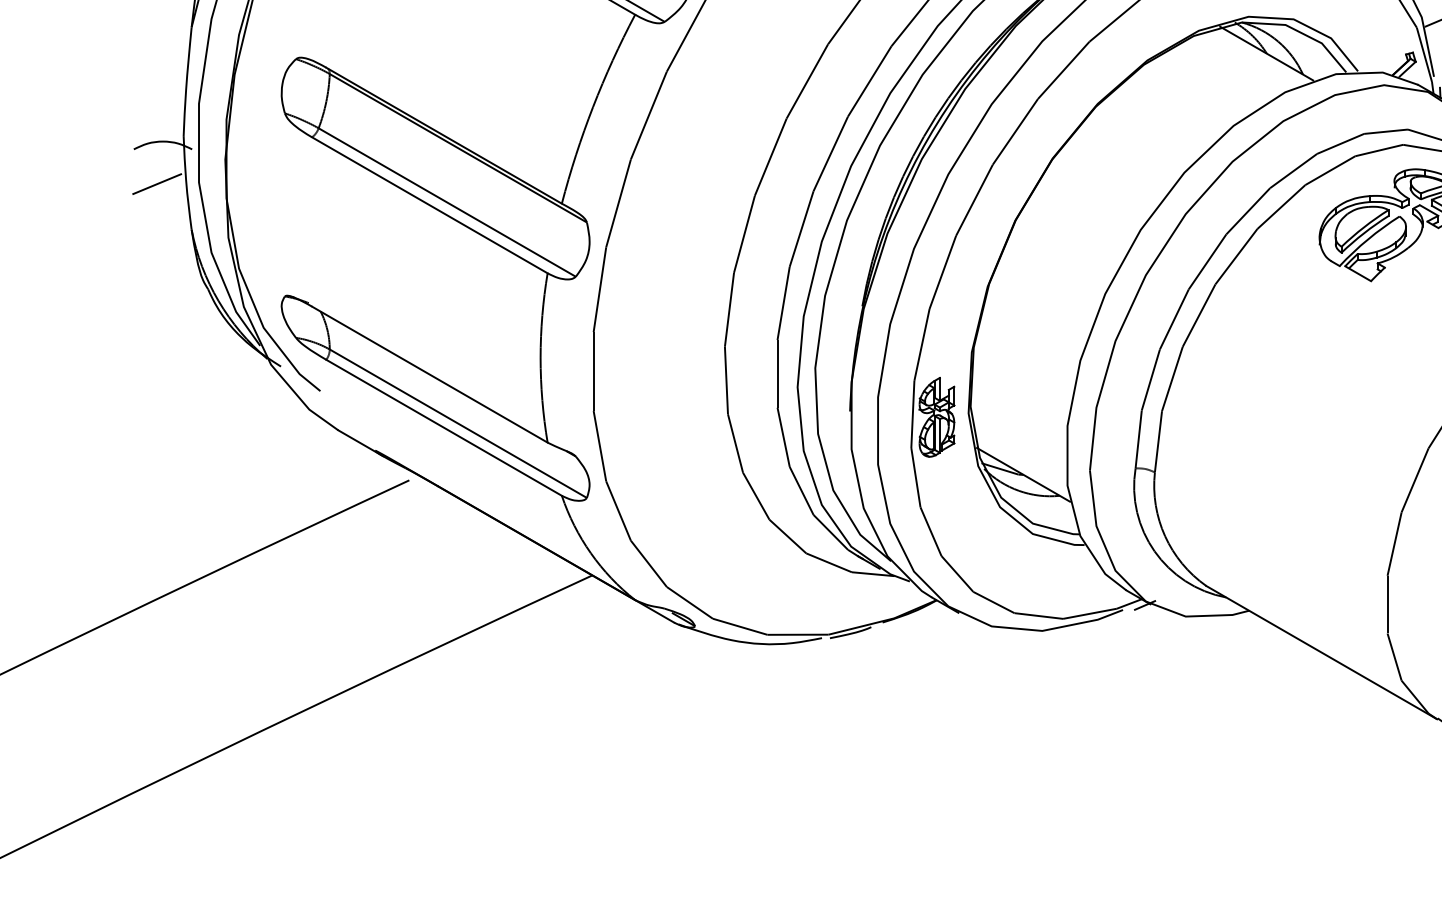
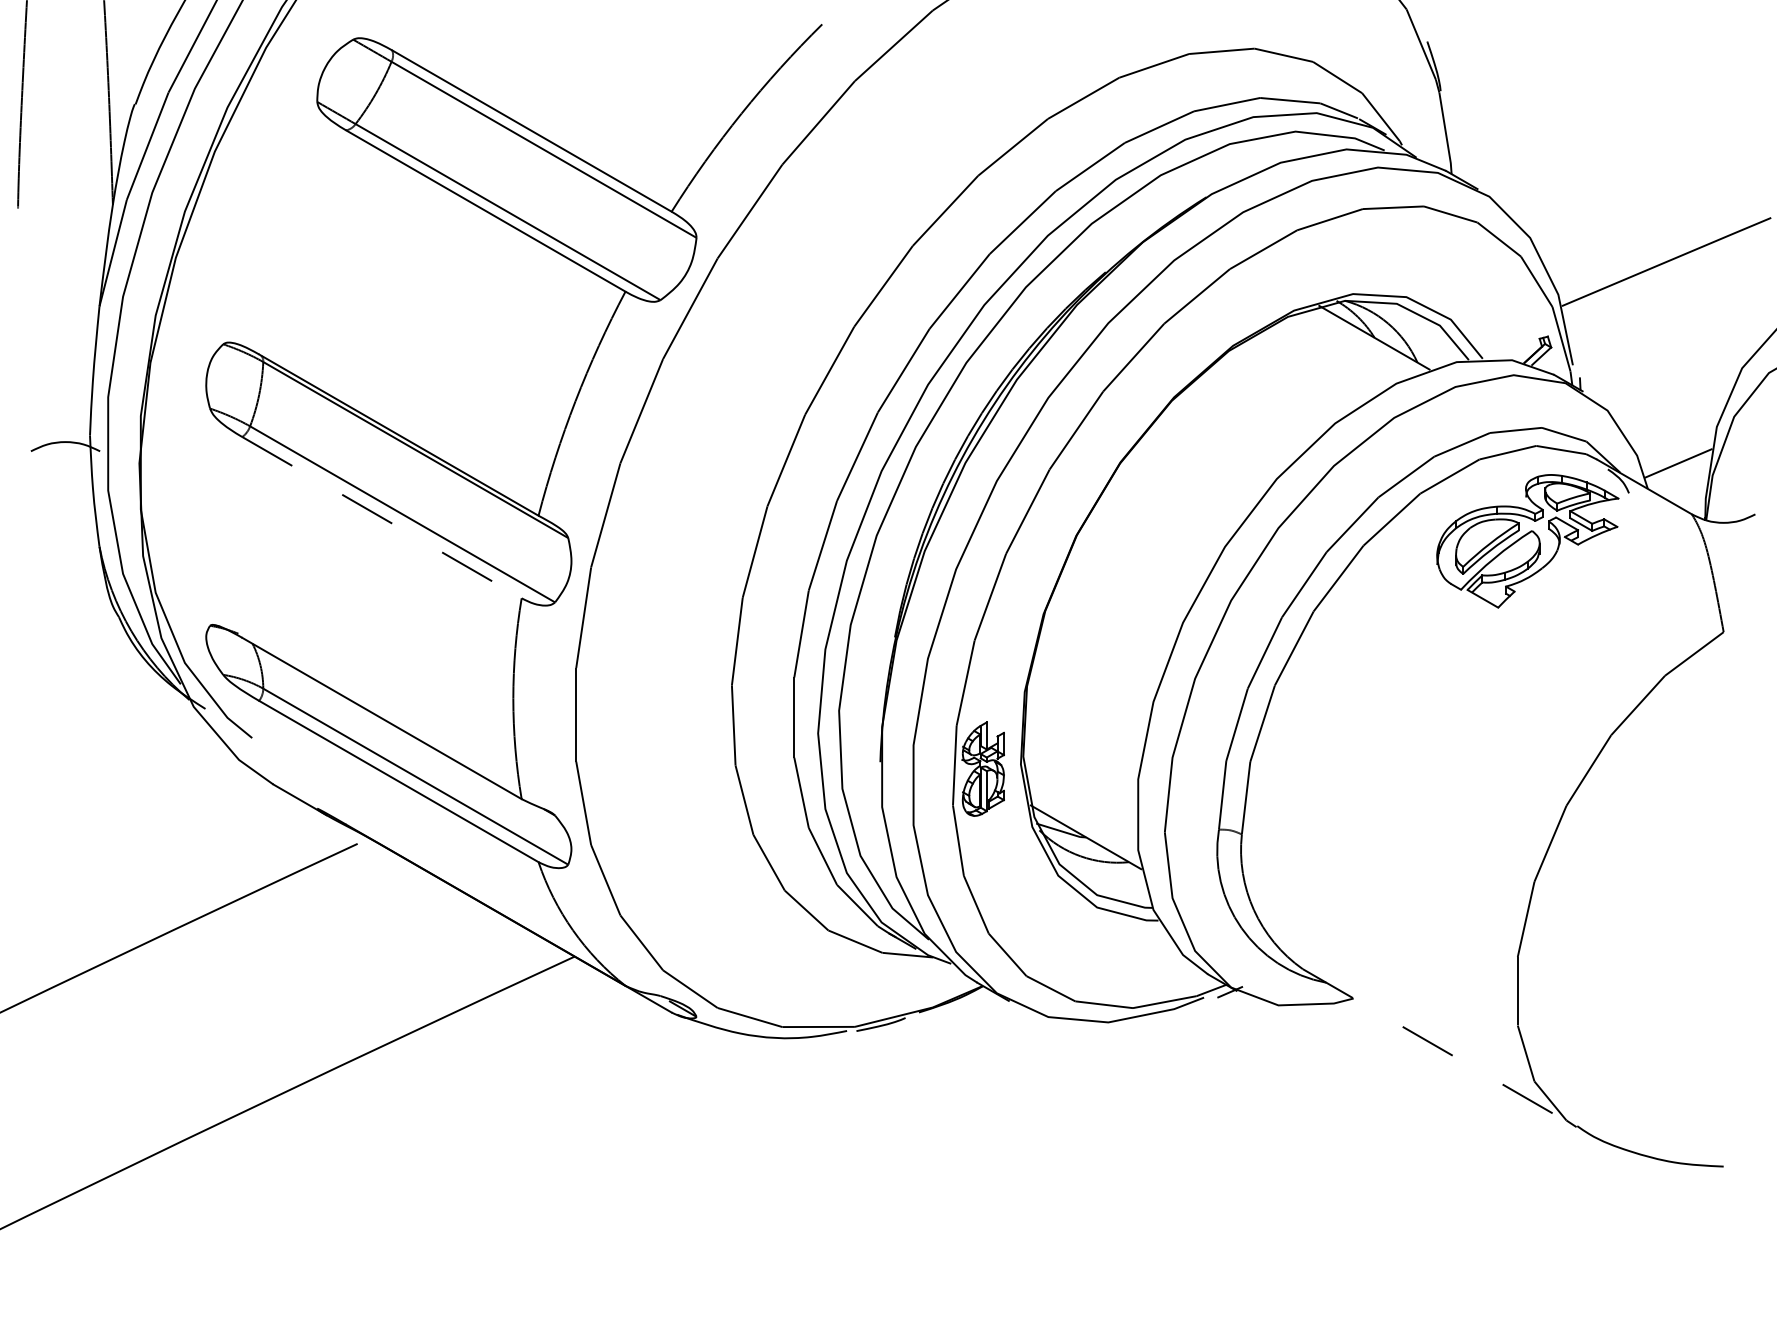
line: (157, 184) -> (58, 492), removed
line: (430, 205) -> (382, 517), solid -> dashed
line: (1322, 652) -> (1440, 1048), solid -> dashed

